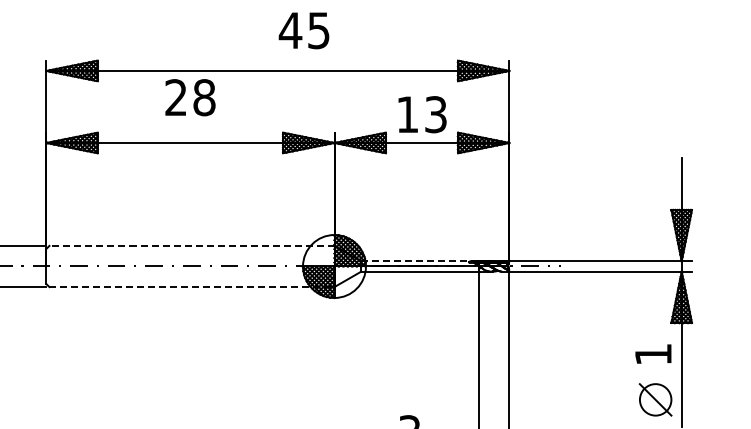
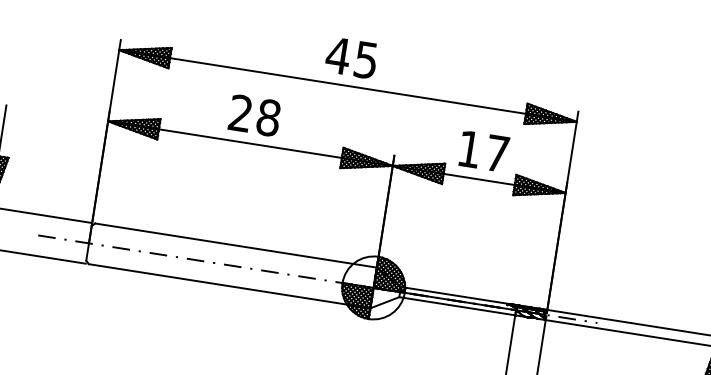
text: (303, 30) -> (351, 57), moved
text: (190, 97) -> (254, 115), moved
text: (435, 114) -> (496, 153), 13 -> 17
line: (191, 245) -> (235, 245), dashed -> solid
line: (419, 261) -> (458, 296), dashed -> solid
line: (191, 287) -> (229, 286), dashed -> solid

